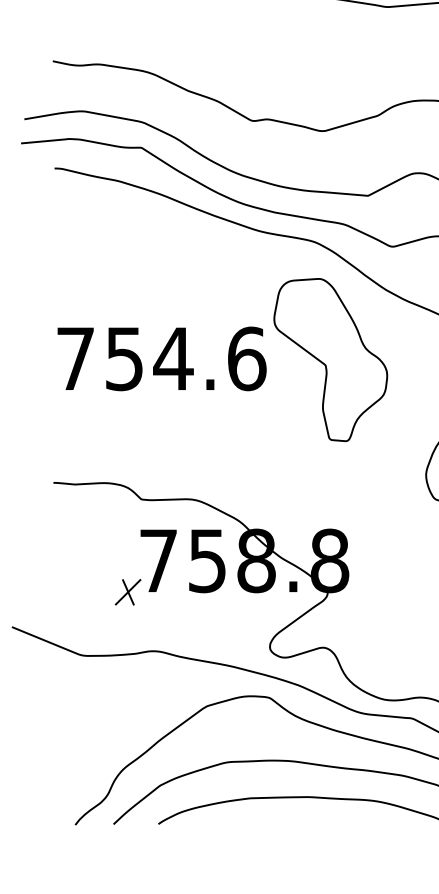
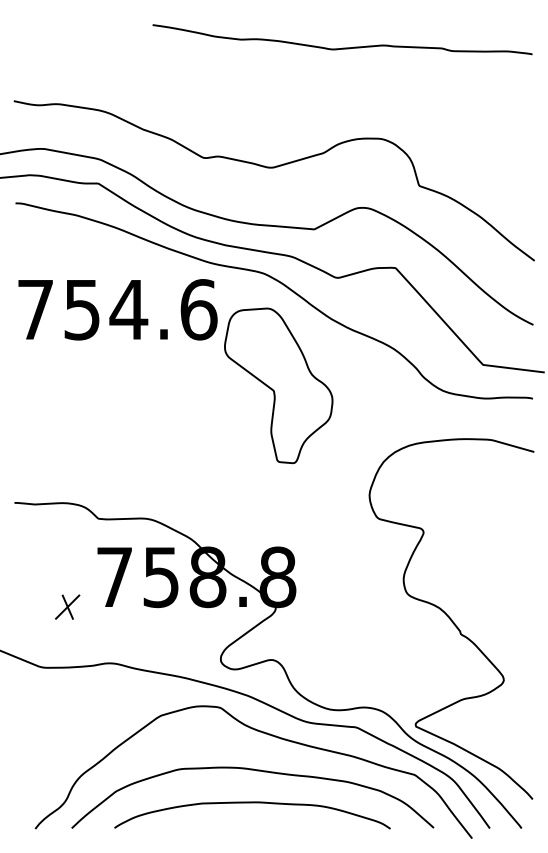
text: (161, 358) -> (117, 309), moved
part: (127, 591) -> (67, 606), moved

